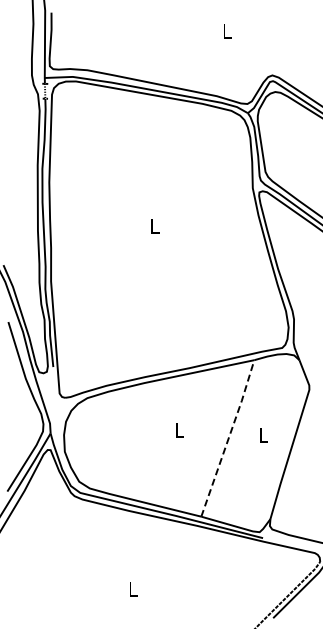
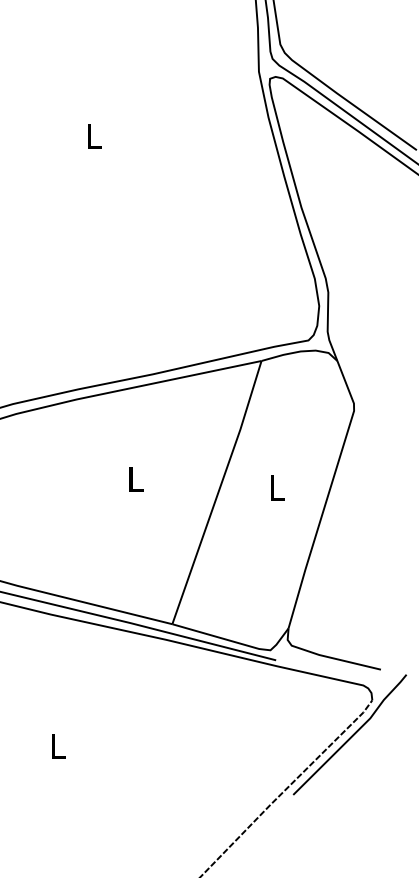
line: (228, 437) -> (218, 491), dashed -> solid

